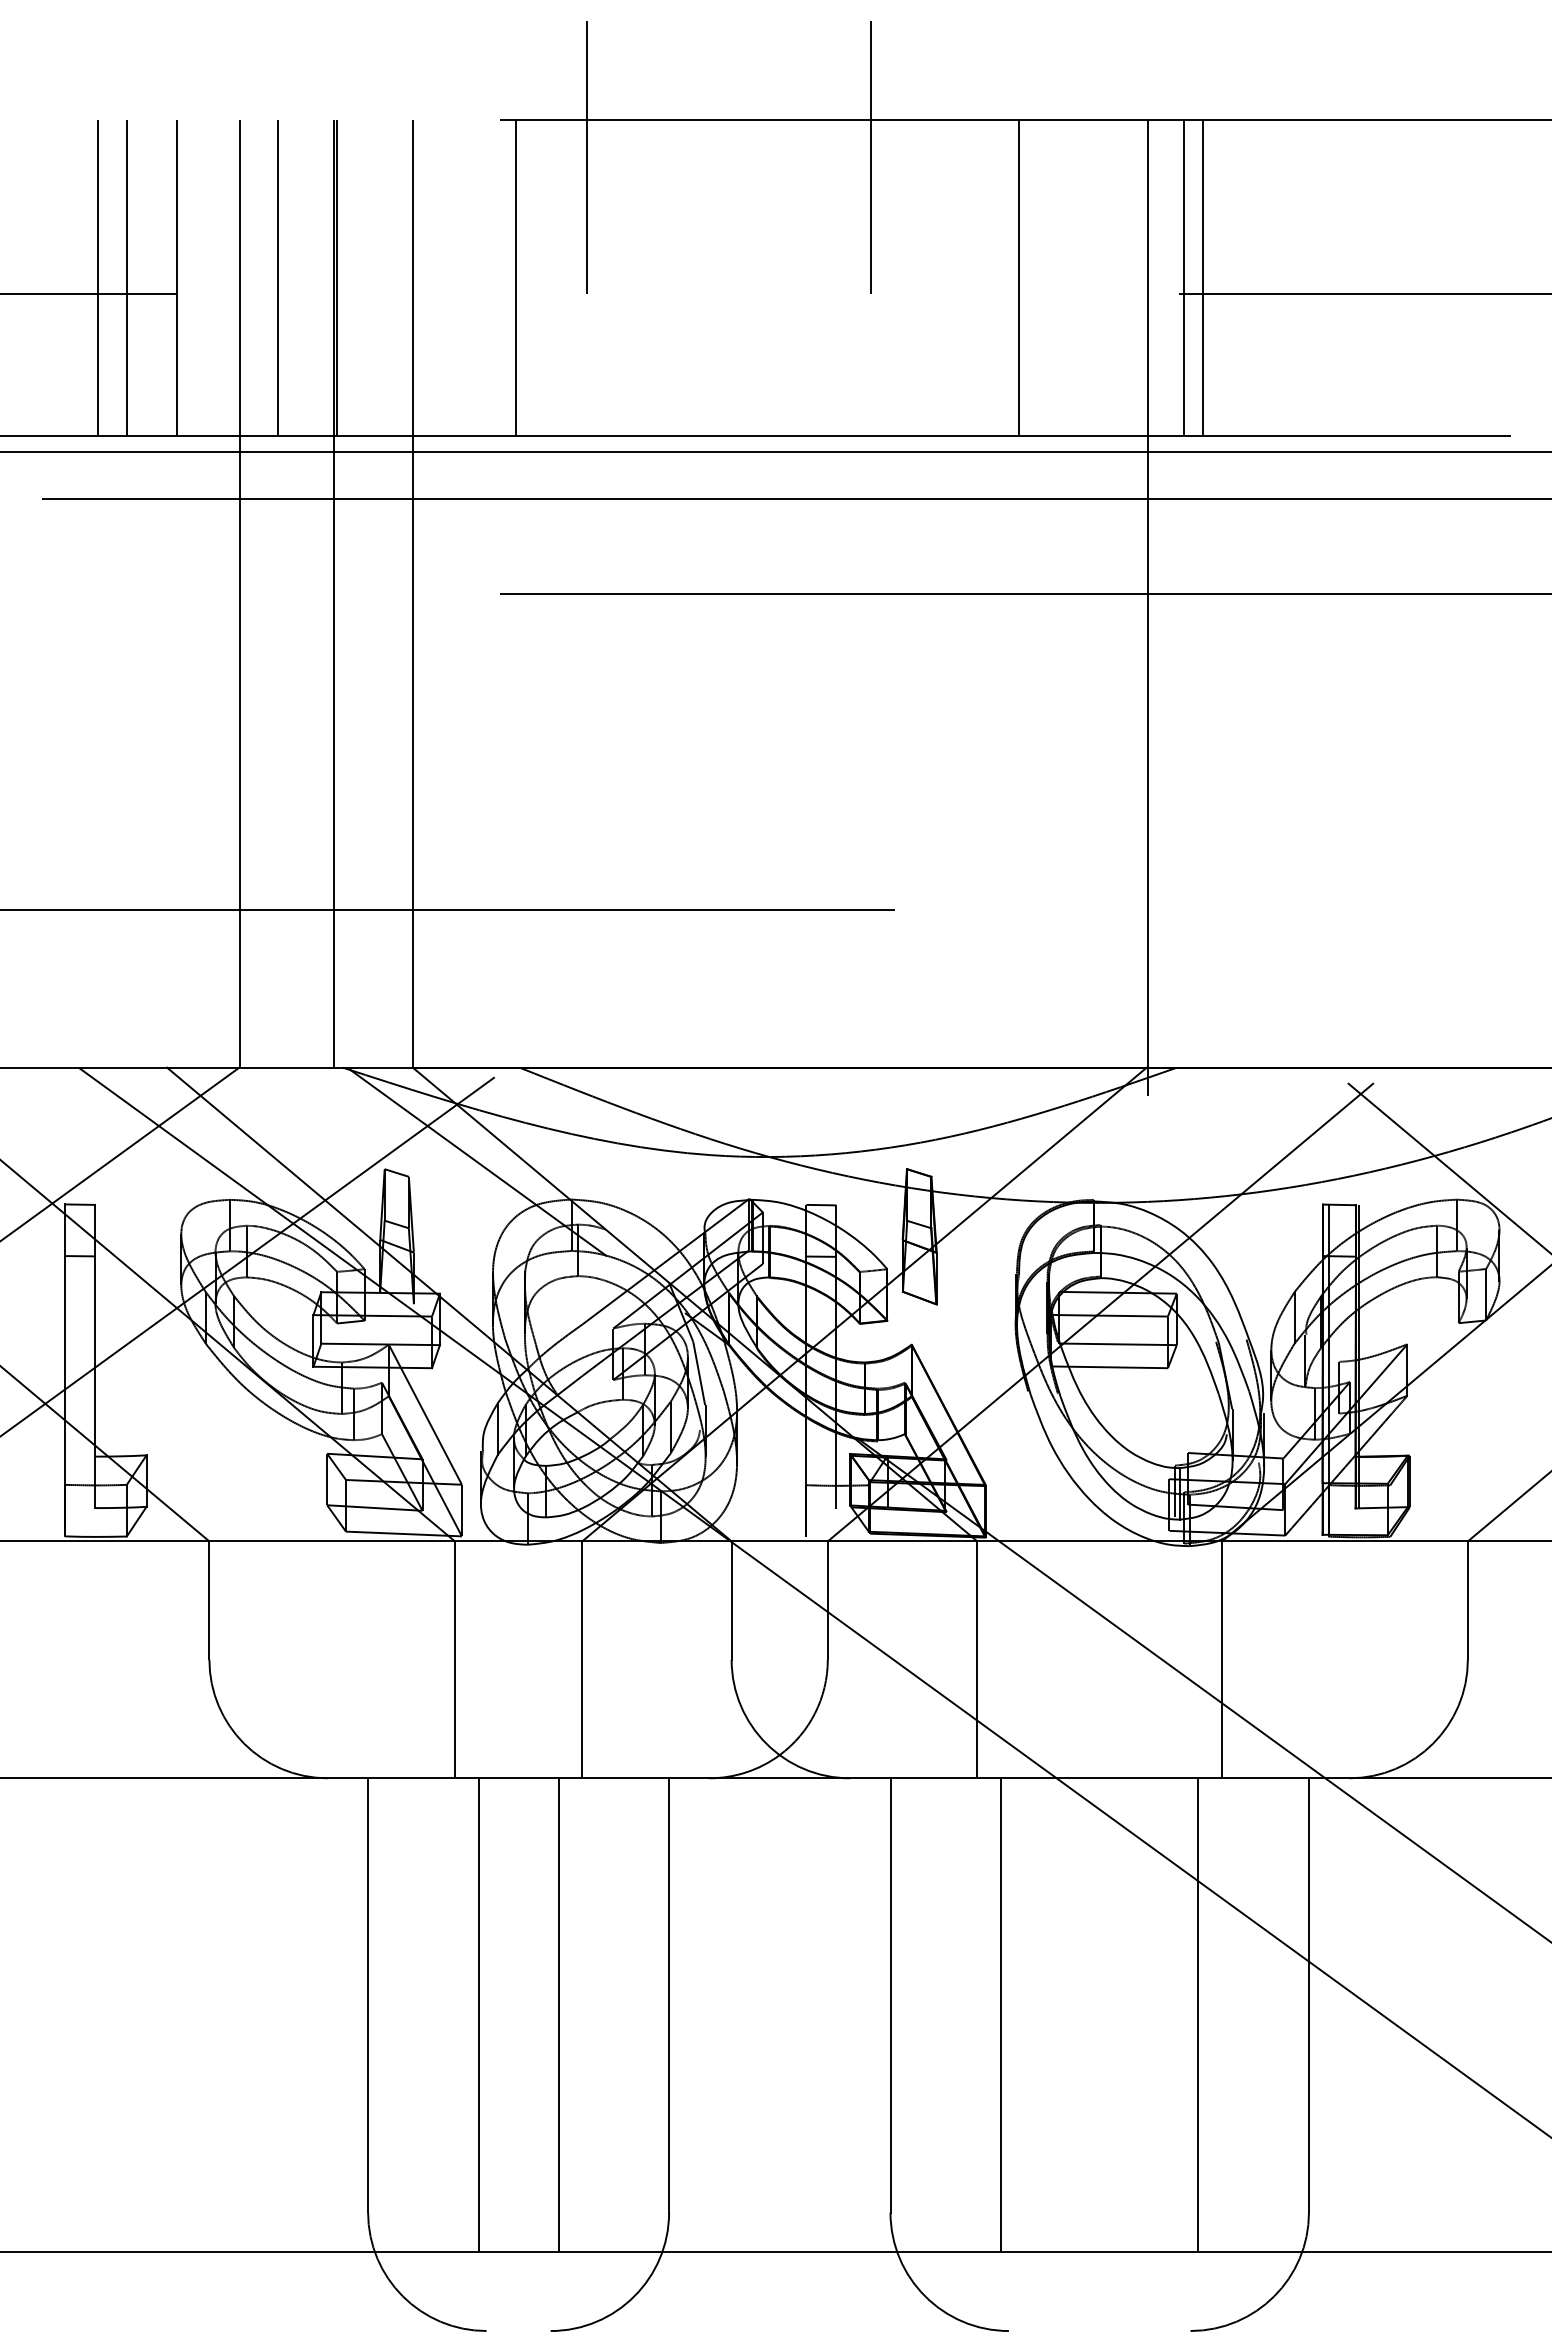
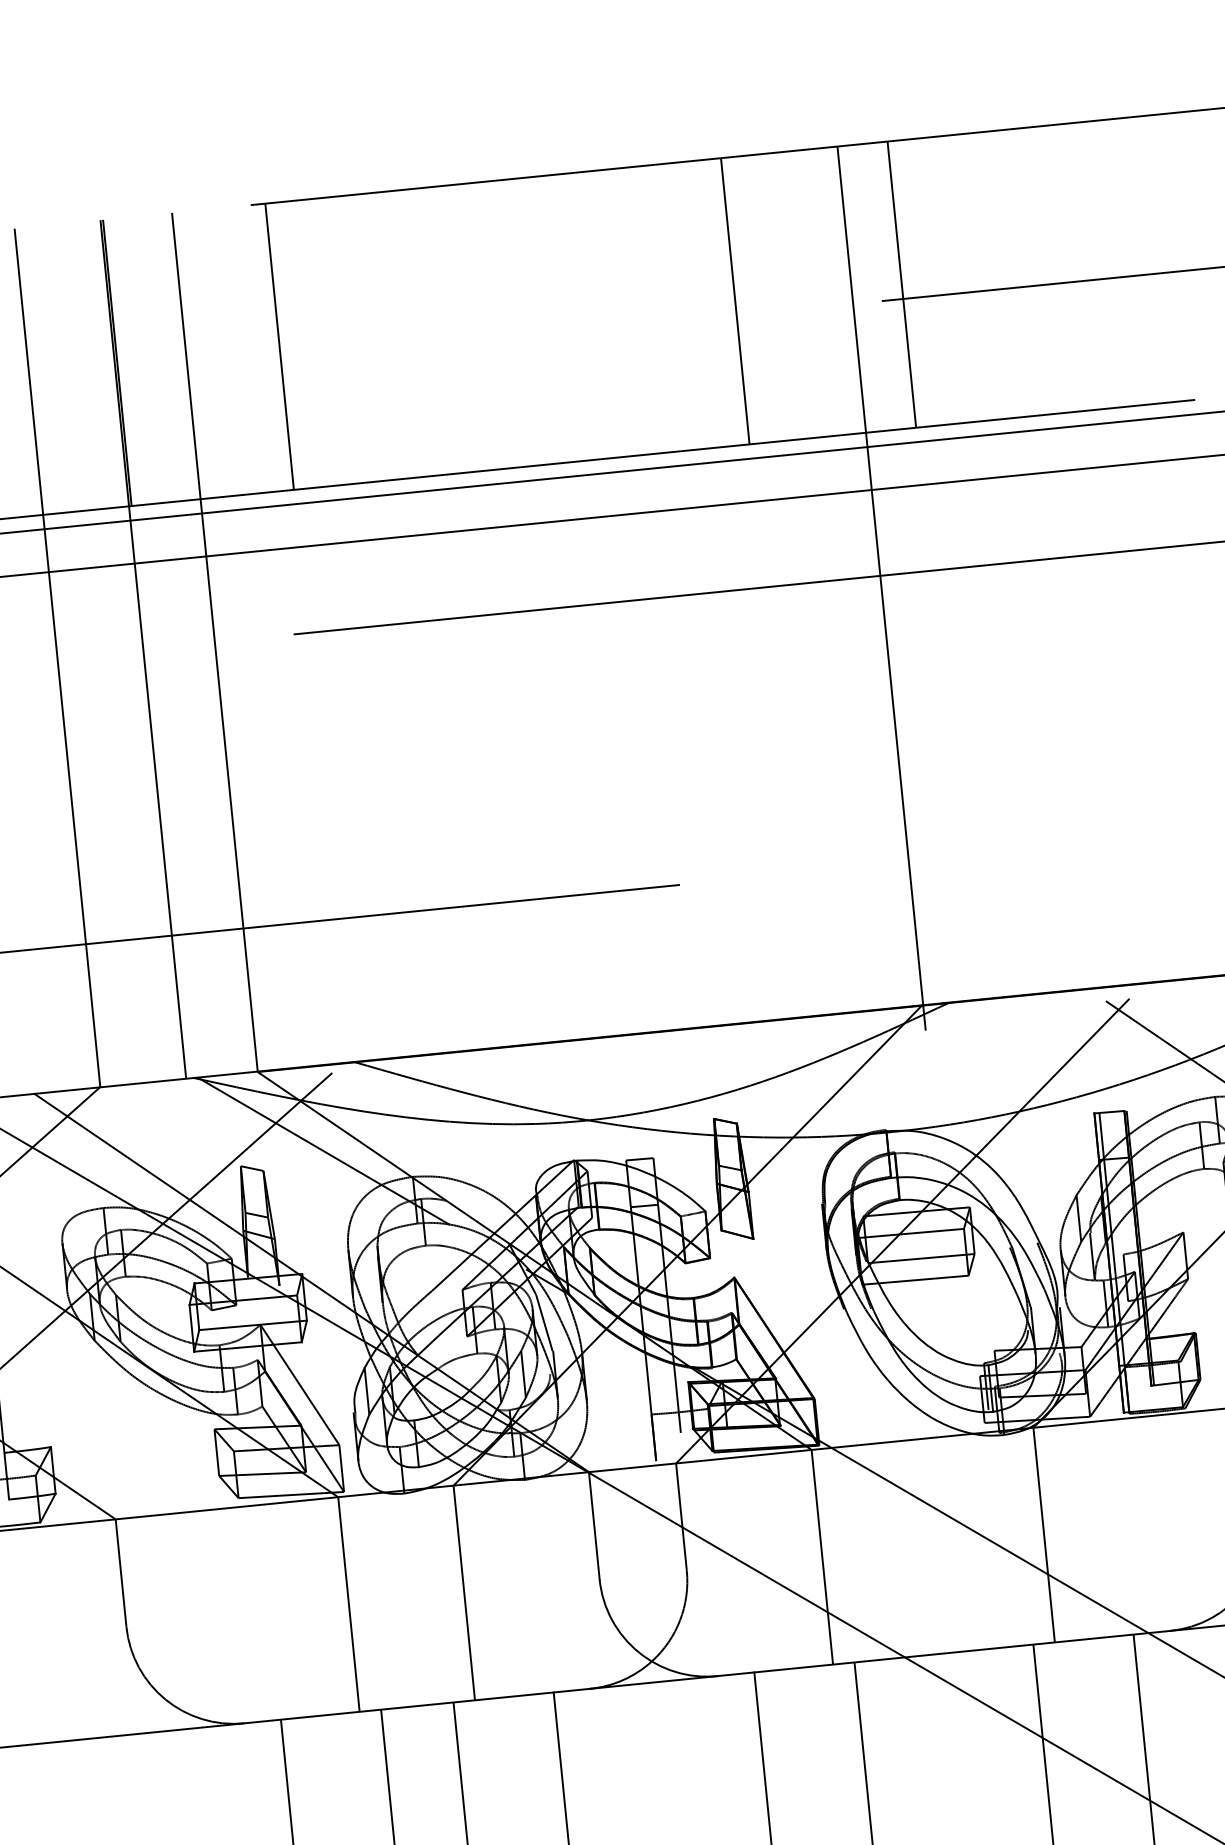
line: (587, 156) -> (333, 230), removed
line: (871, 156) -> (590, 204), removed
line: (277, 277) -> (63, 367), removed
line: (1184, 277) -> (885, 285), removed

